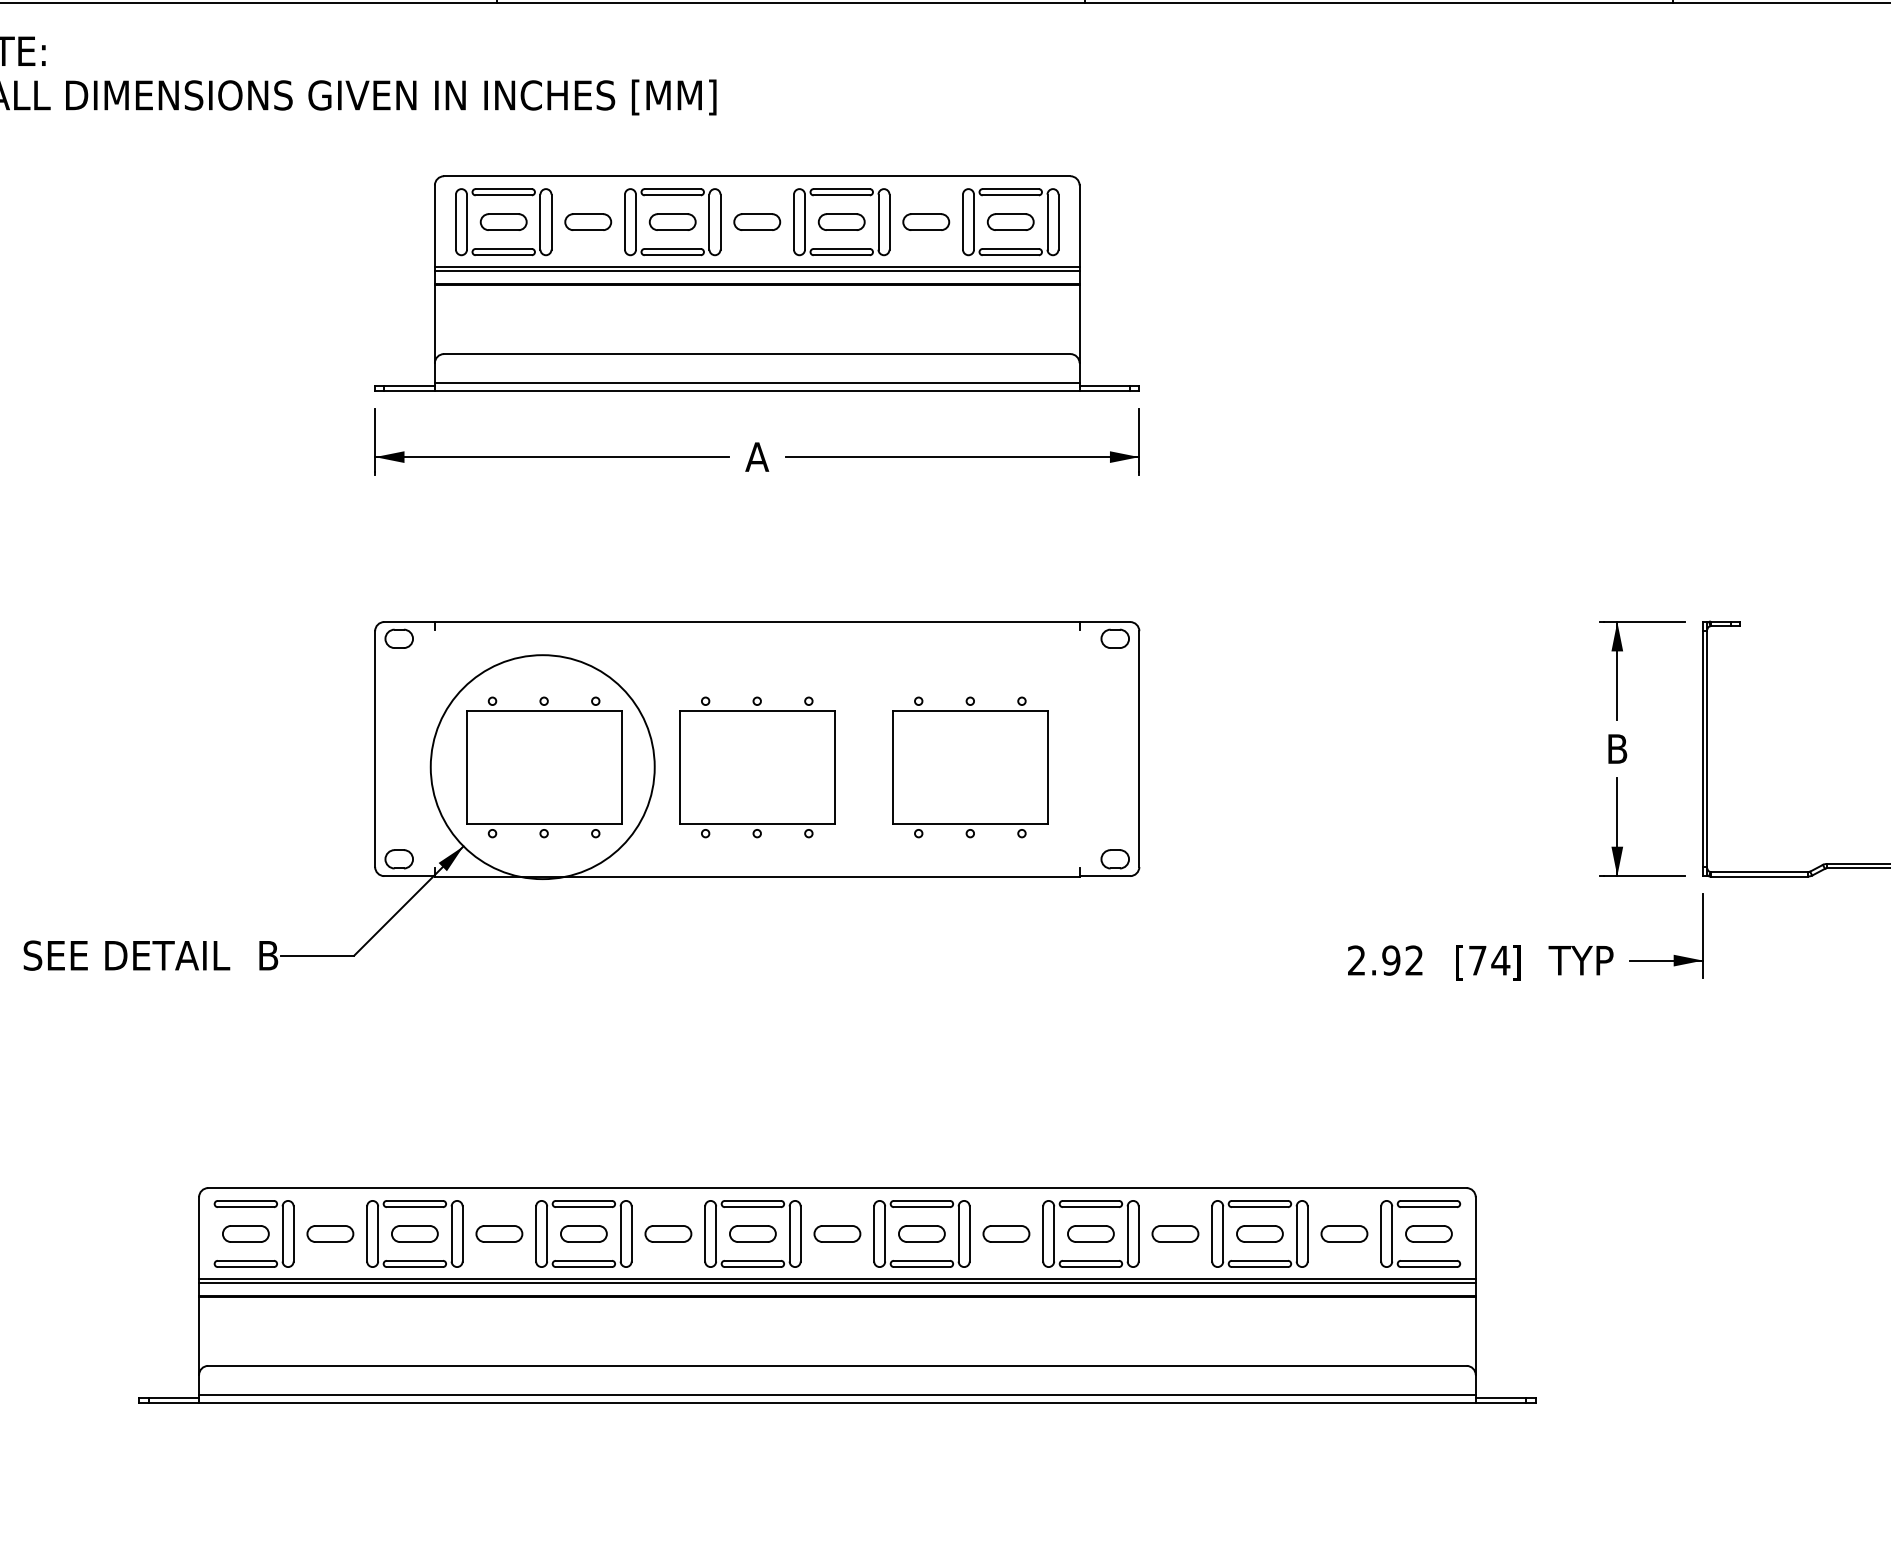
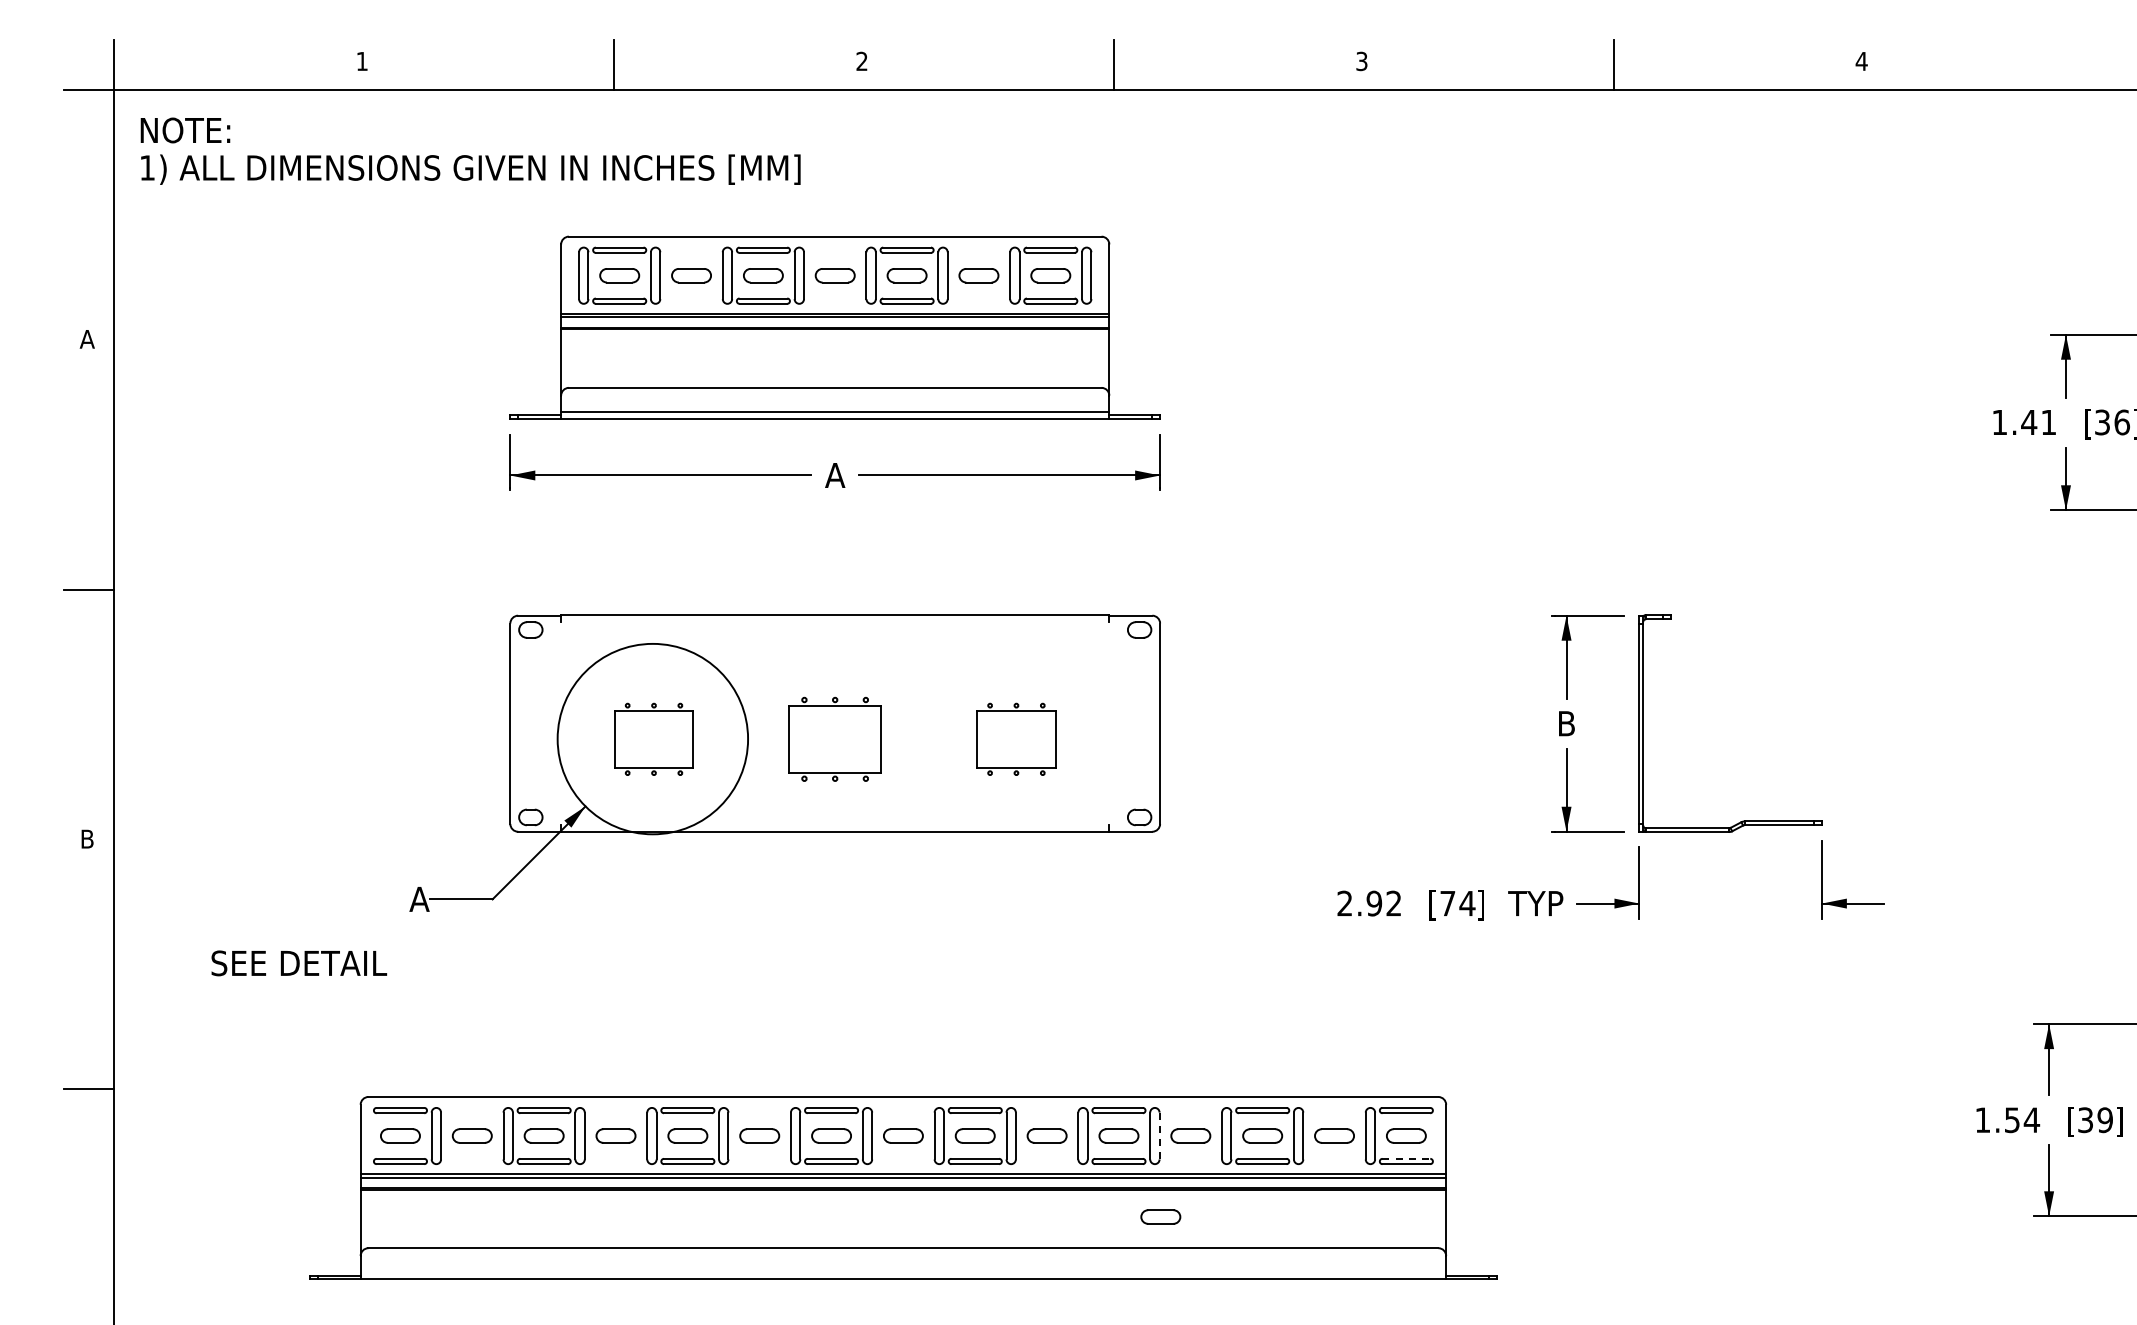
part: (543, 767) -> (653, 739), size x0.6
part: (756, 767) -> (834, 739), size x0.7
part: (970, 767) -> (1016, 739), size x0.6
text: (127, 955) -> (299, 963), moved
text: (268, 955) -> (419, 899), B -> A
line: (1138, 1234) -> (1159, 1136), solid -> dashed
line: (1429, 1260) -> (1406, 1158), solid -> dashed
part: (1139, 1328) -> (1160, 1216), added
line: (837, 1394) -> (903, 1272), removed

